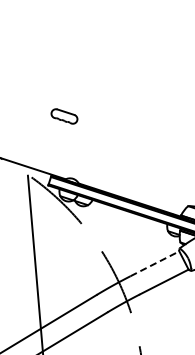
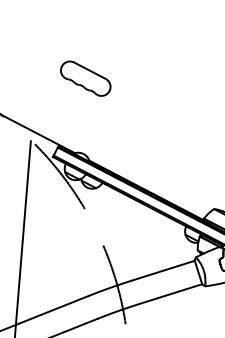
part: (64, 116) -> (85, 78), size x1.67
line: (155, 263) -> (164, 270), dashed -> solid

